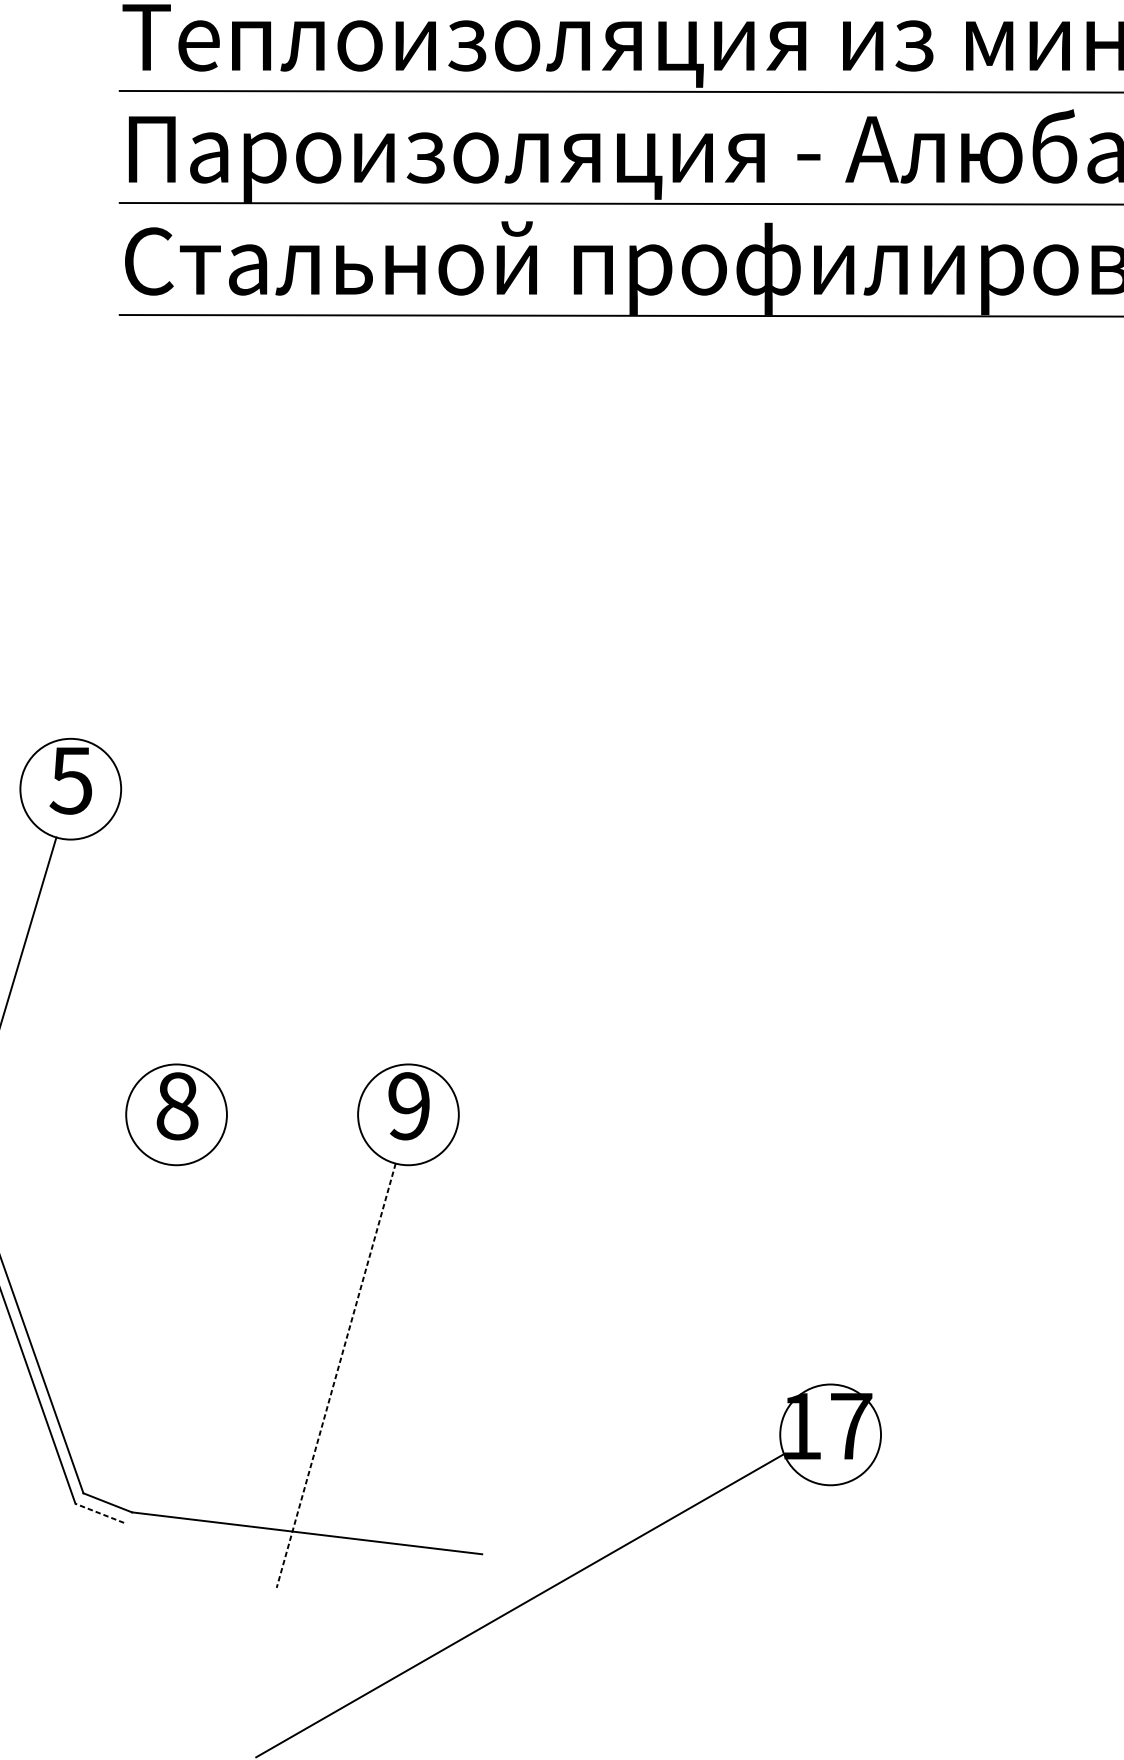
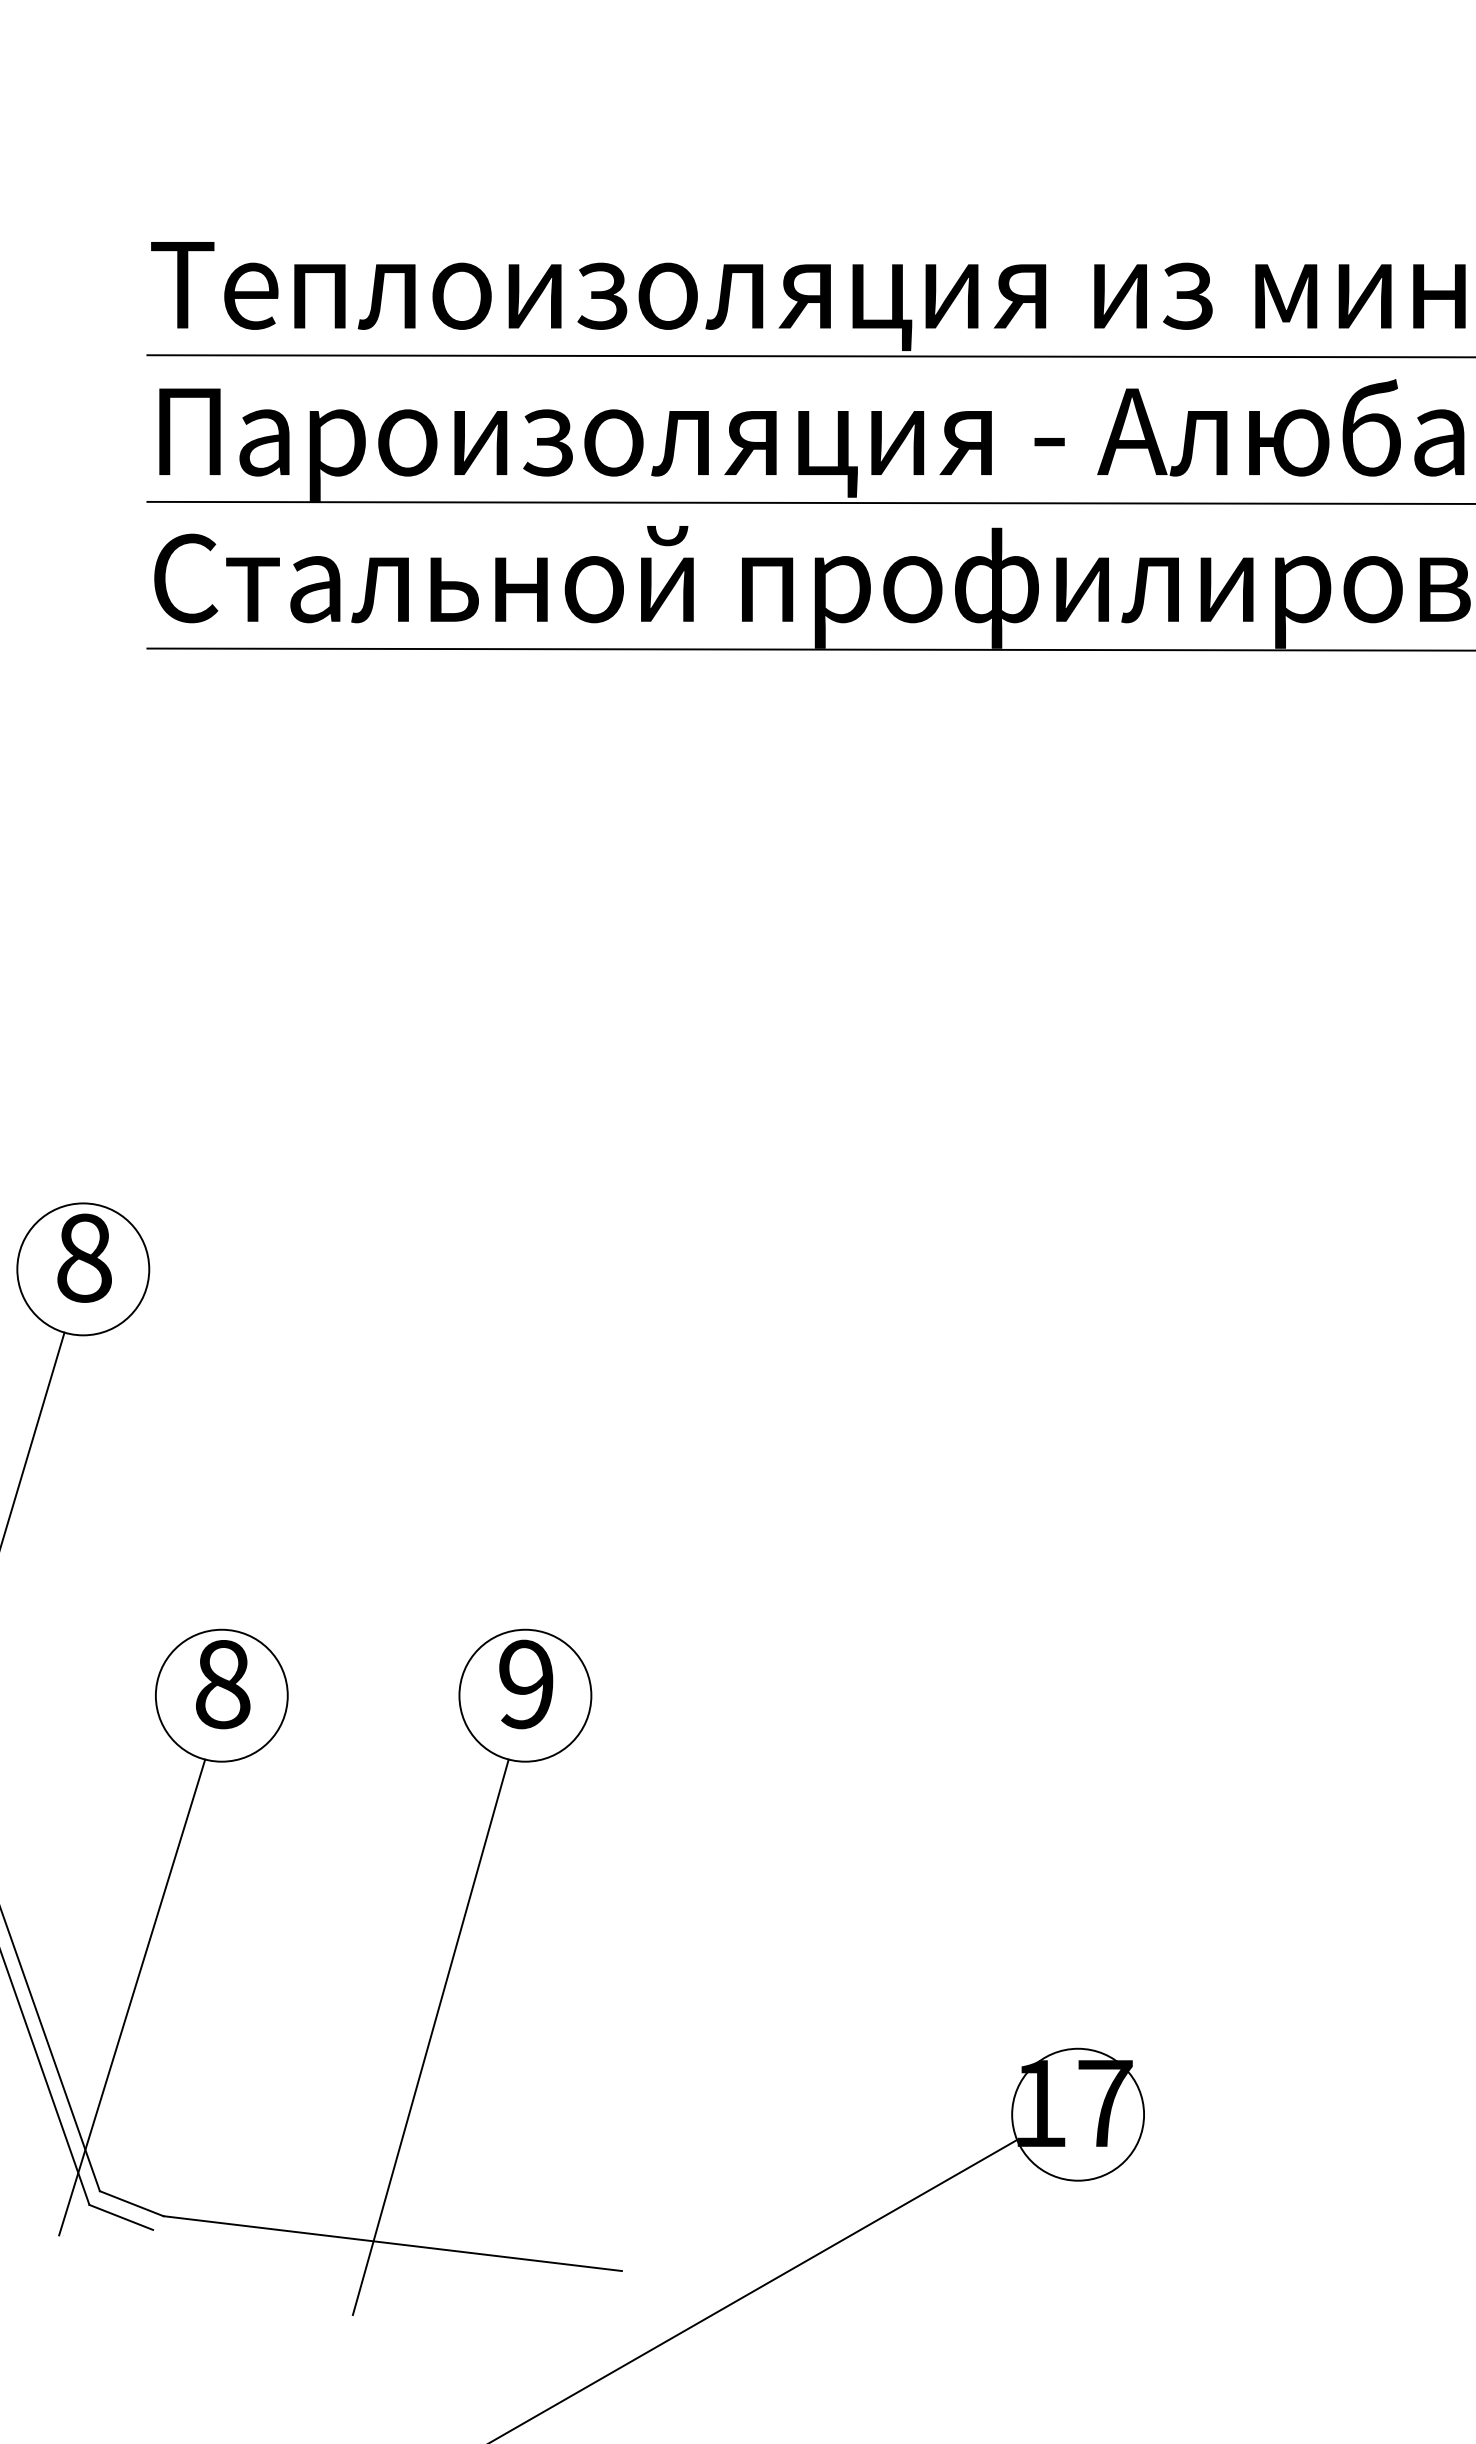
text: (70, 780) -> (83, 1257), 5 -> 8
line: (108, 1345) -> (132, 1997), added
line: (335, 1375) -> (430, 2037), dashed -> solid
line: (99, 1513) -> (120, 2217), dashed -> solid

